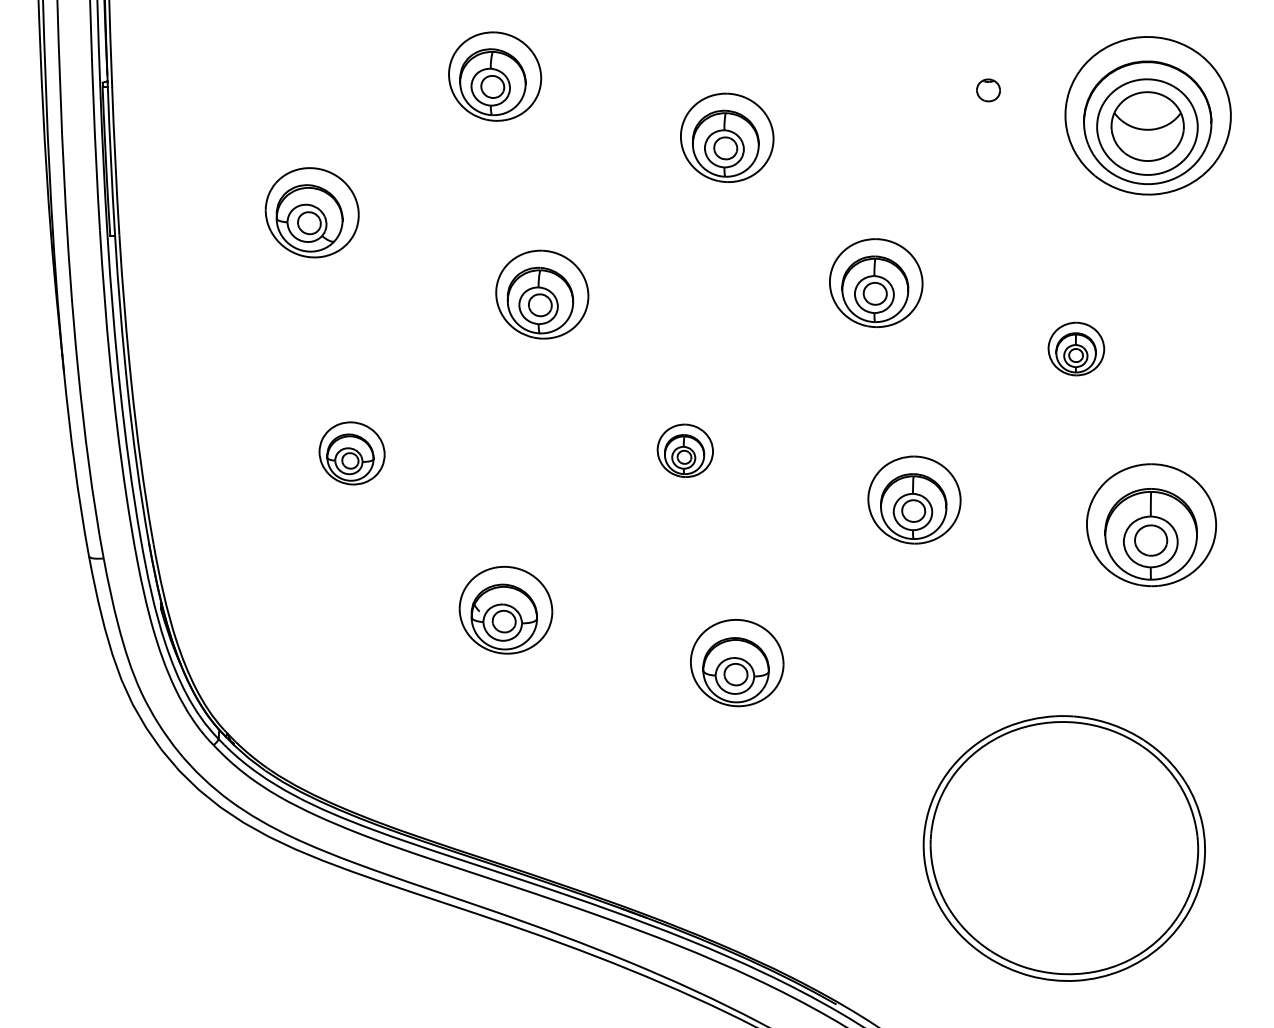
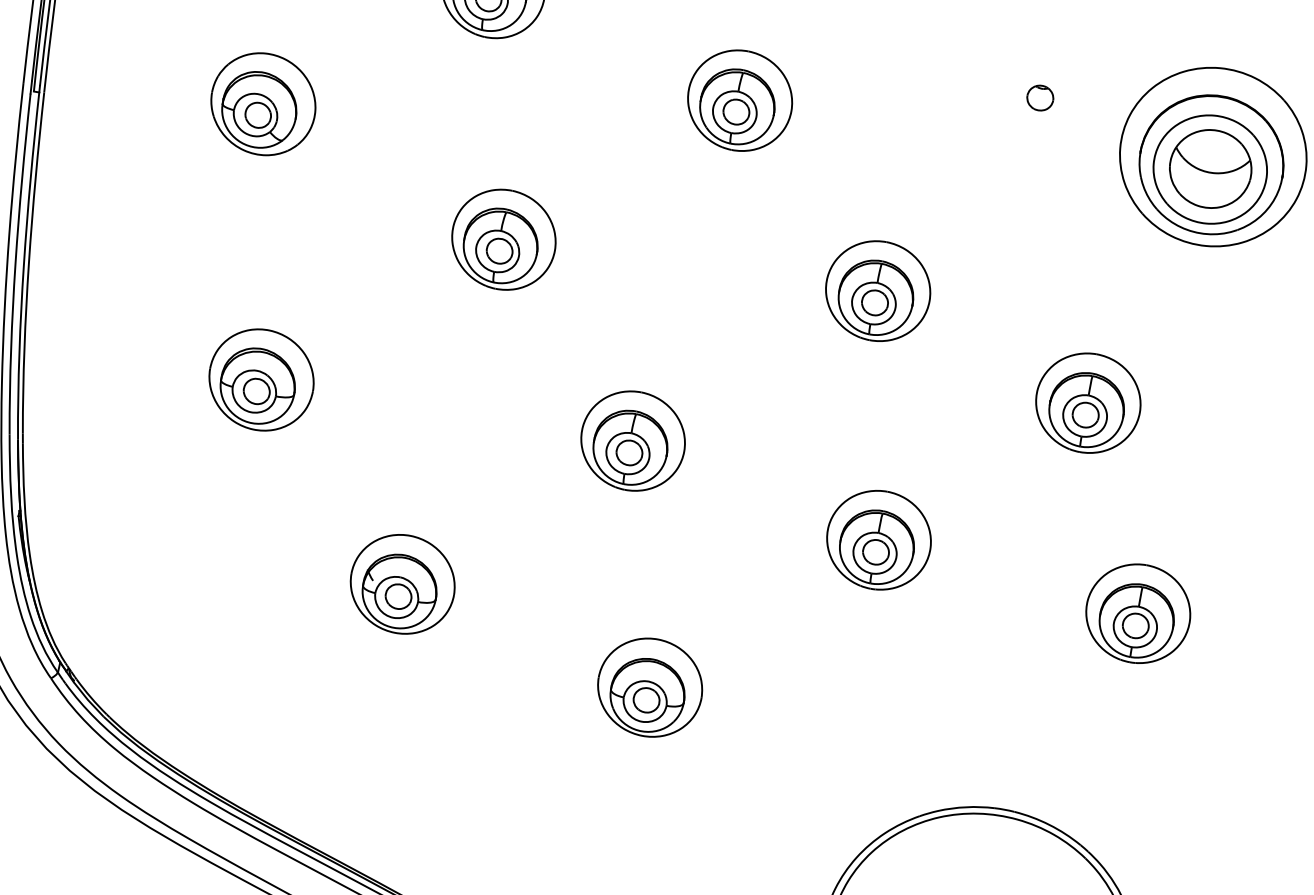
part: (1076, 348) -> (1088, 402), size x1.67
part: (685, 450) -> (633, 440), size x1.67
part: (351, 453) -> (260, 379), size x1.43
part: (1151, 524) -> (1138, 613), size x0.71

